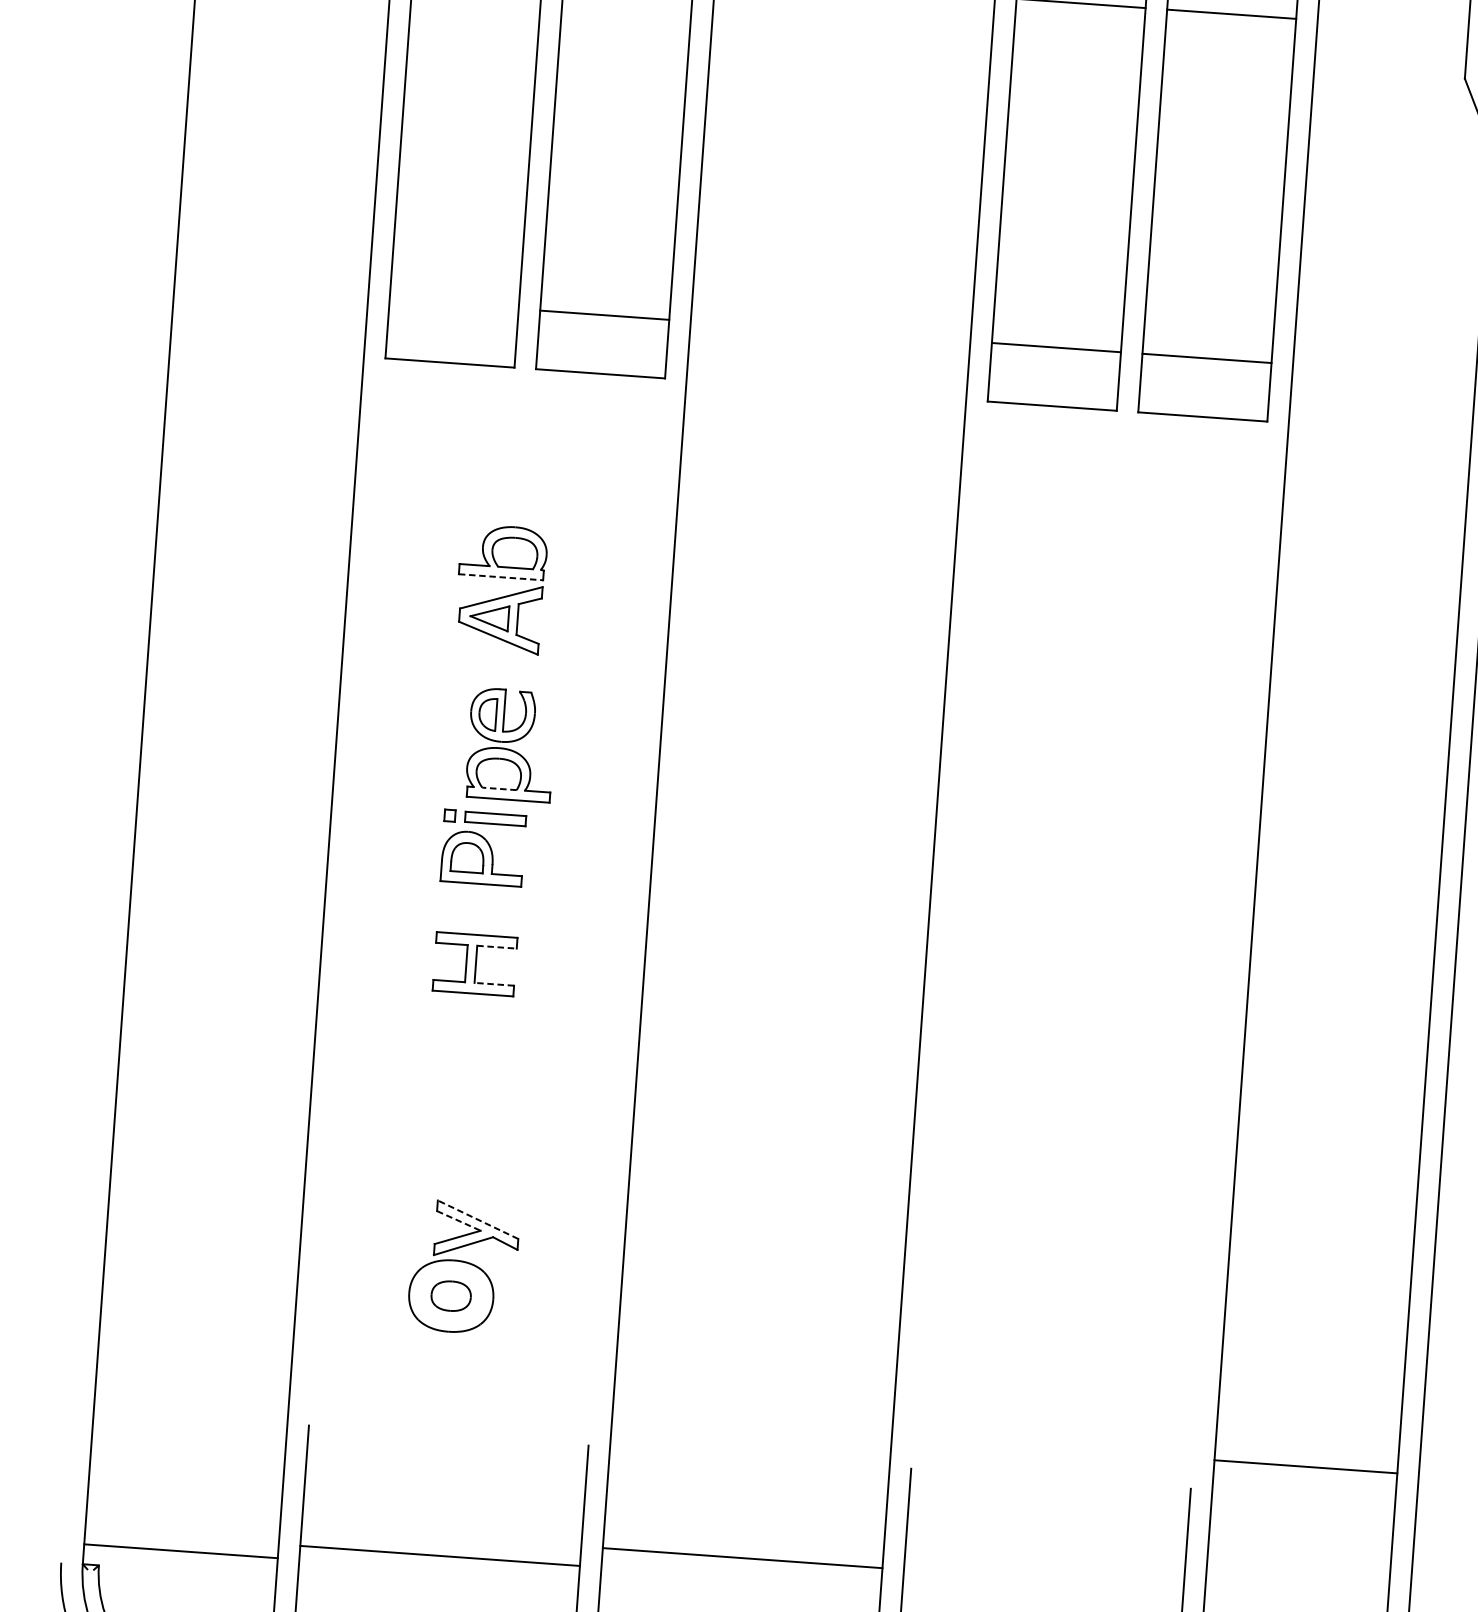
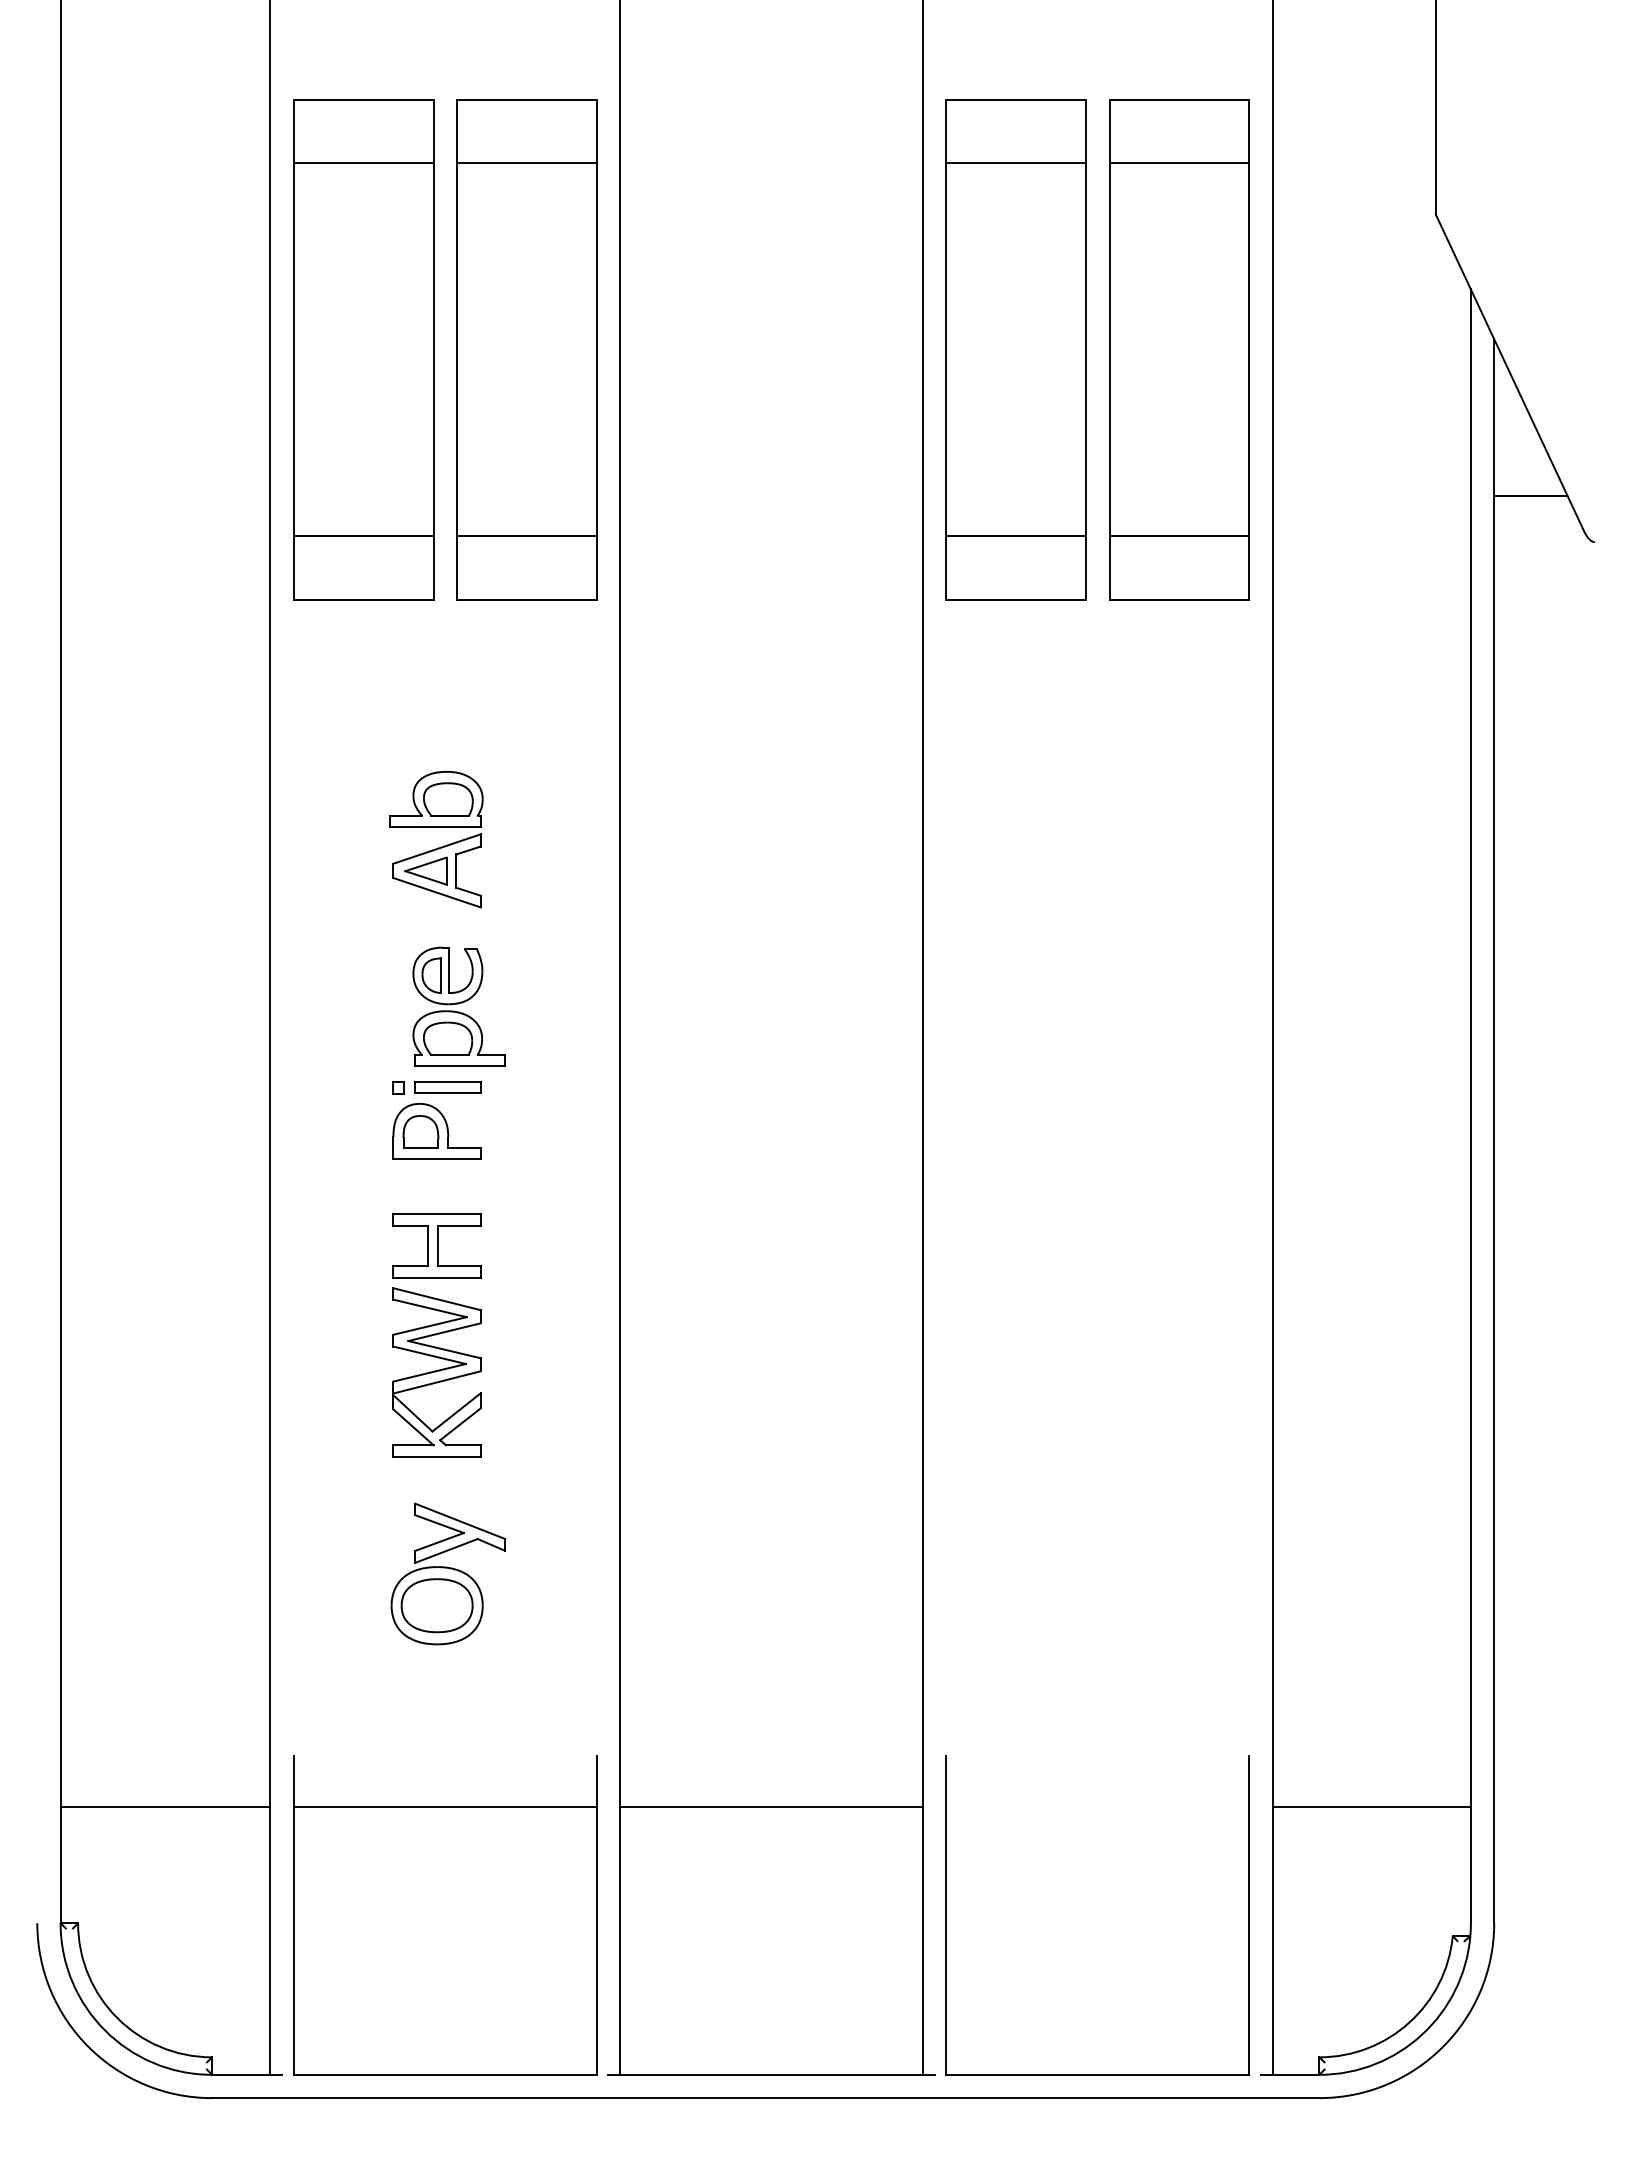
line: (454, 304) -> (363, 536), added
line: (501, 576) -> (435, 826), dashed -> solid
line: (499, 789) -> (449, 1055), dashed -> solid
line: (496, 947) -> (459, 1226), dashed -> solid
line: (493, 984) -> (458, 1266), dashed -> solid
part: (466, 1080) -> (436, 1372), added
line: (477, 1219) -> (459, 1521), dashed -> solid
line: (458, 1221) -> (439, 1524), dashed -> solid
part: (450, 1295) -> (436, 1605), size x1.67
line: (1305, 1466) -> (1371, 1806), moved
line: (181, 1551) -> (165, 1806), moved
line: (439, 1555) -> (444, 1806), moved
line: (742, 1557) -> (771, 1806), moved

